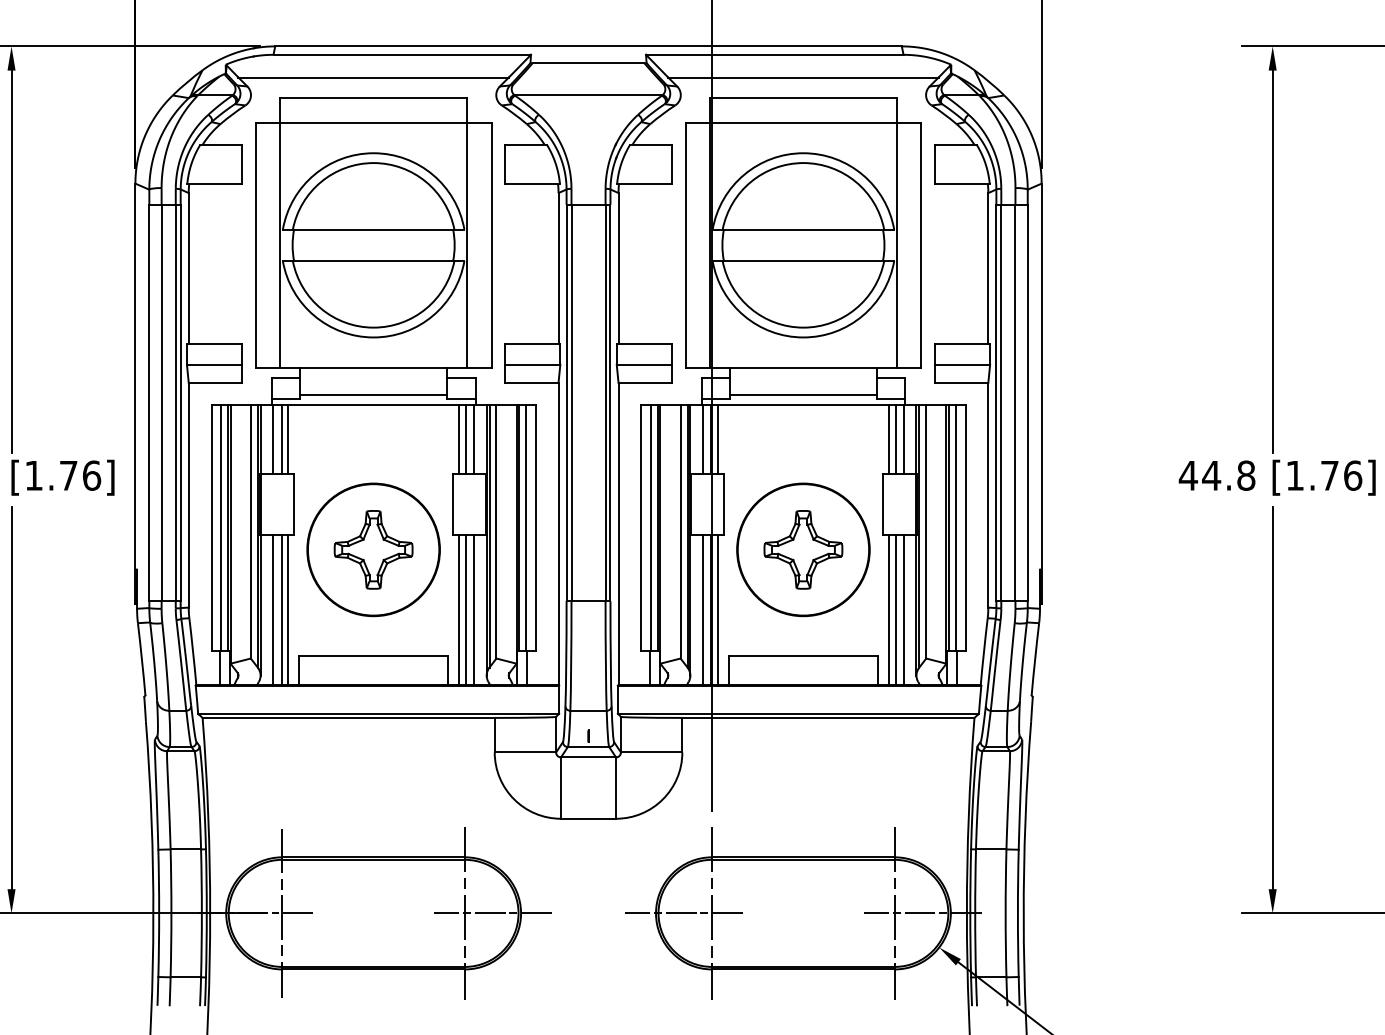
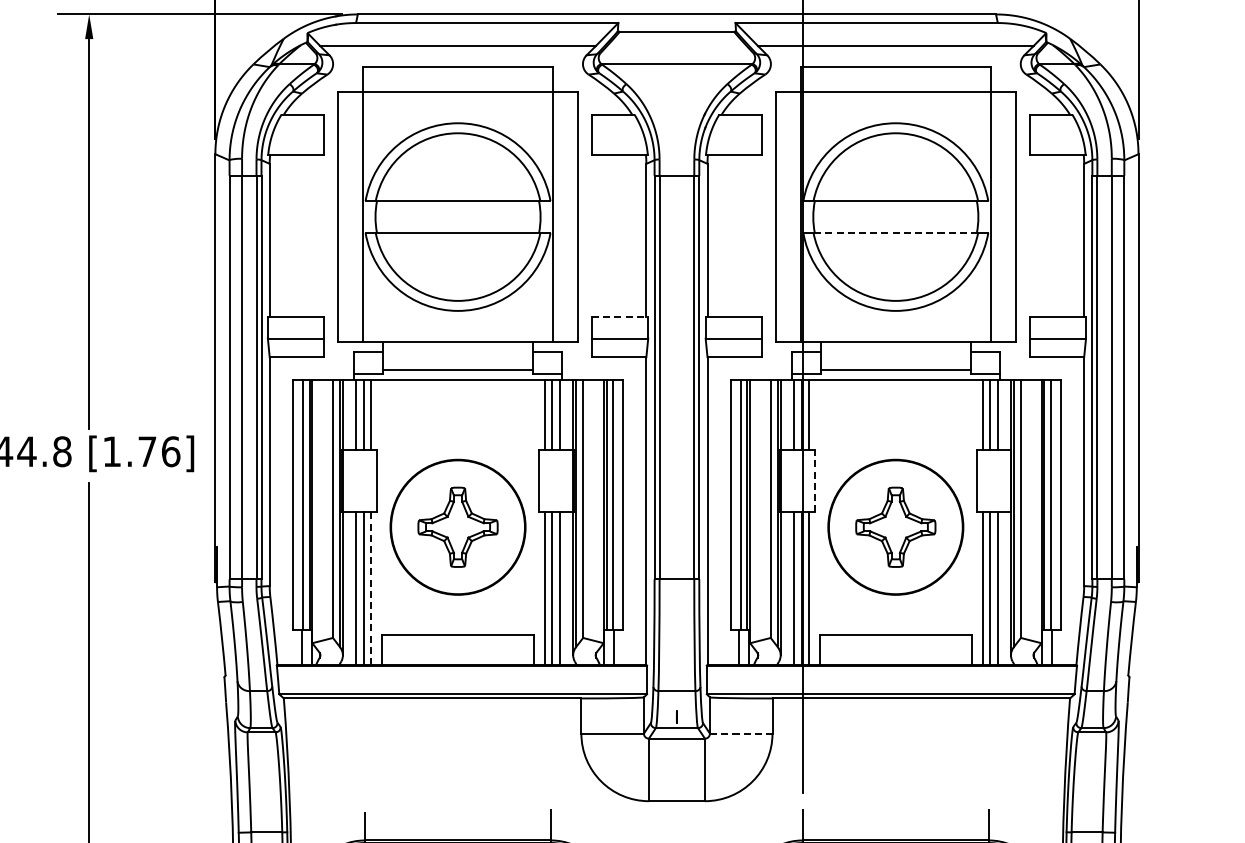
line: (803, 261) -> (895, 233), solid -> dashed
line: (532, 343) -> (619, 317), solid -> dashed
line: (723, 504) -> (814, 481), solid -> dashed
line: (288, 610) -> (371, 589), solid -> dashed
line: (651, 752) -> (741, 733), solid -> dashed

